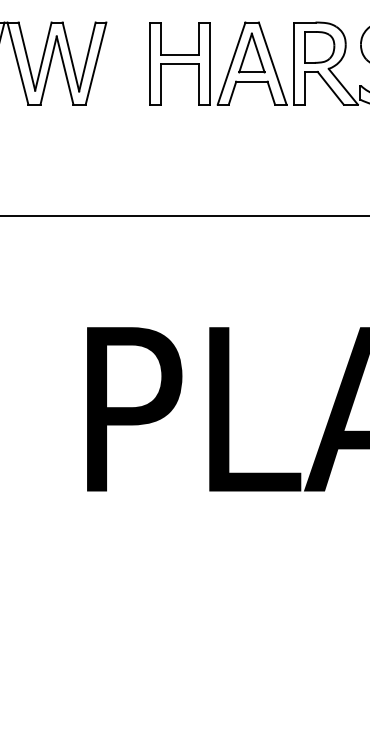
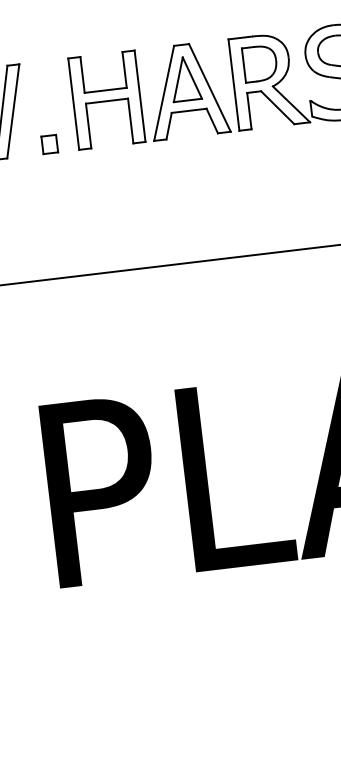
part: (124, 96) -> (49, 144), added

